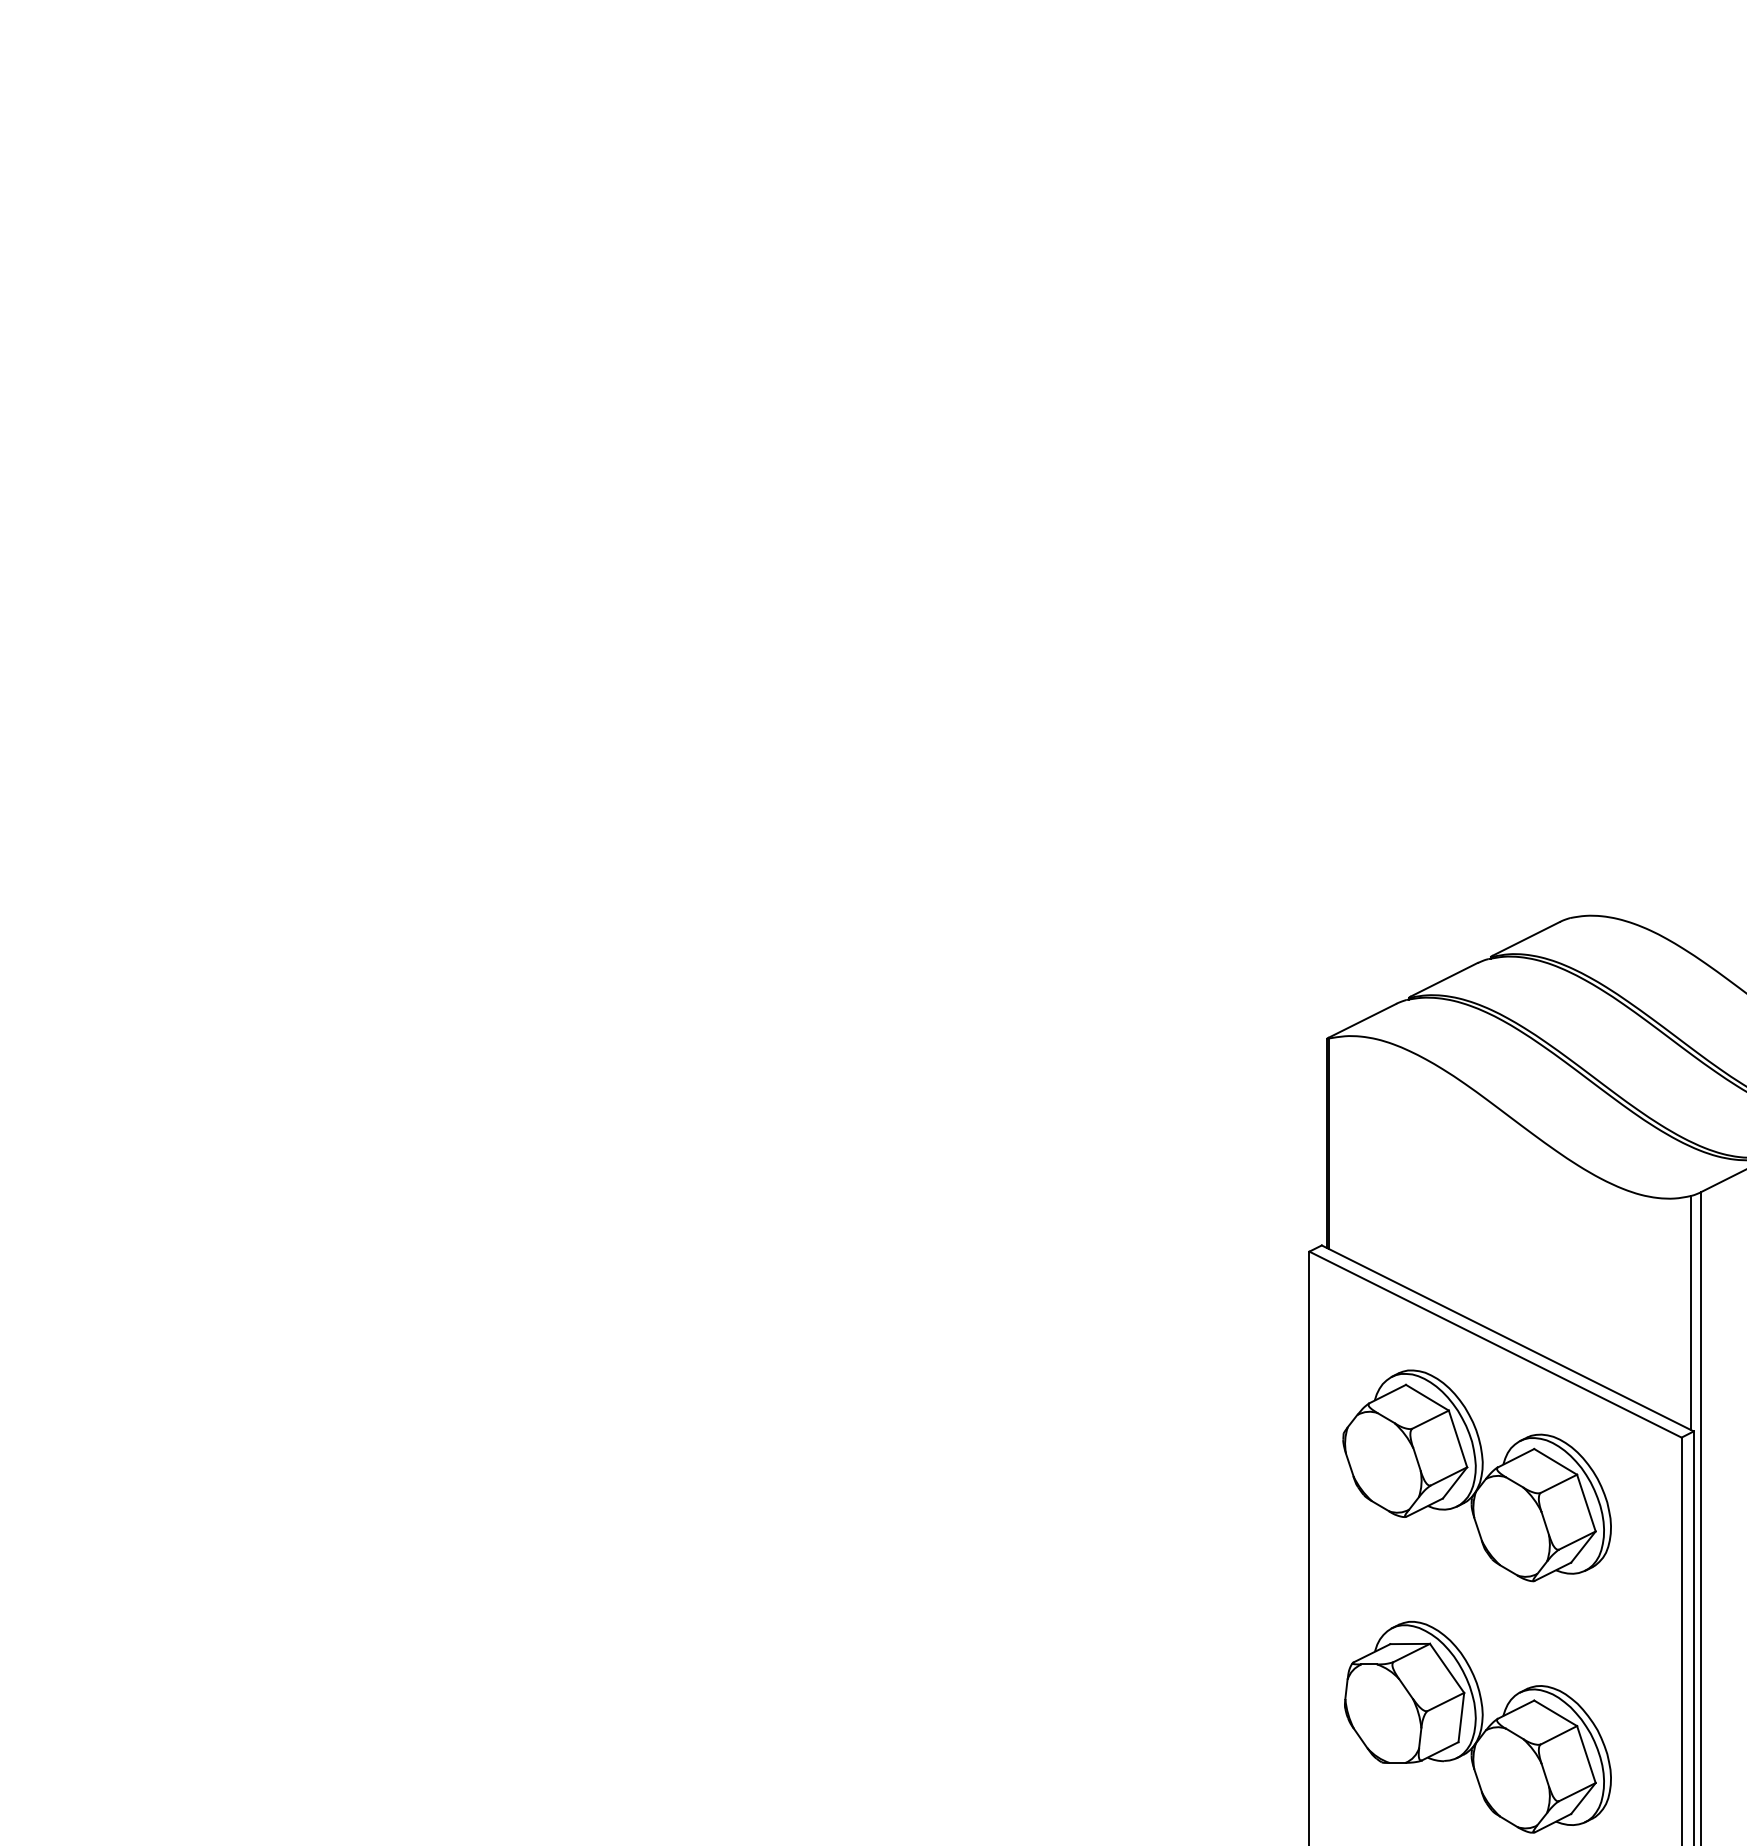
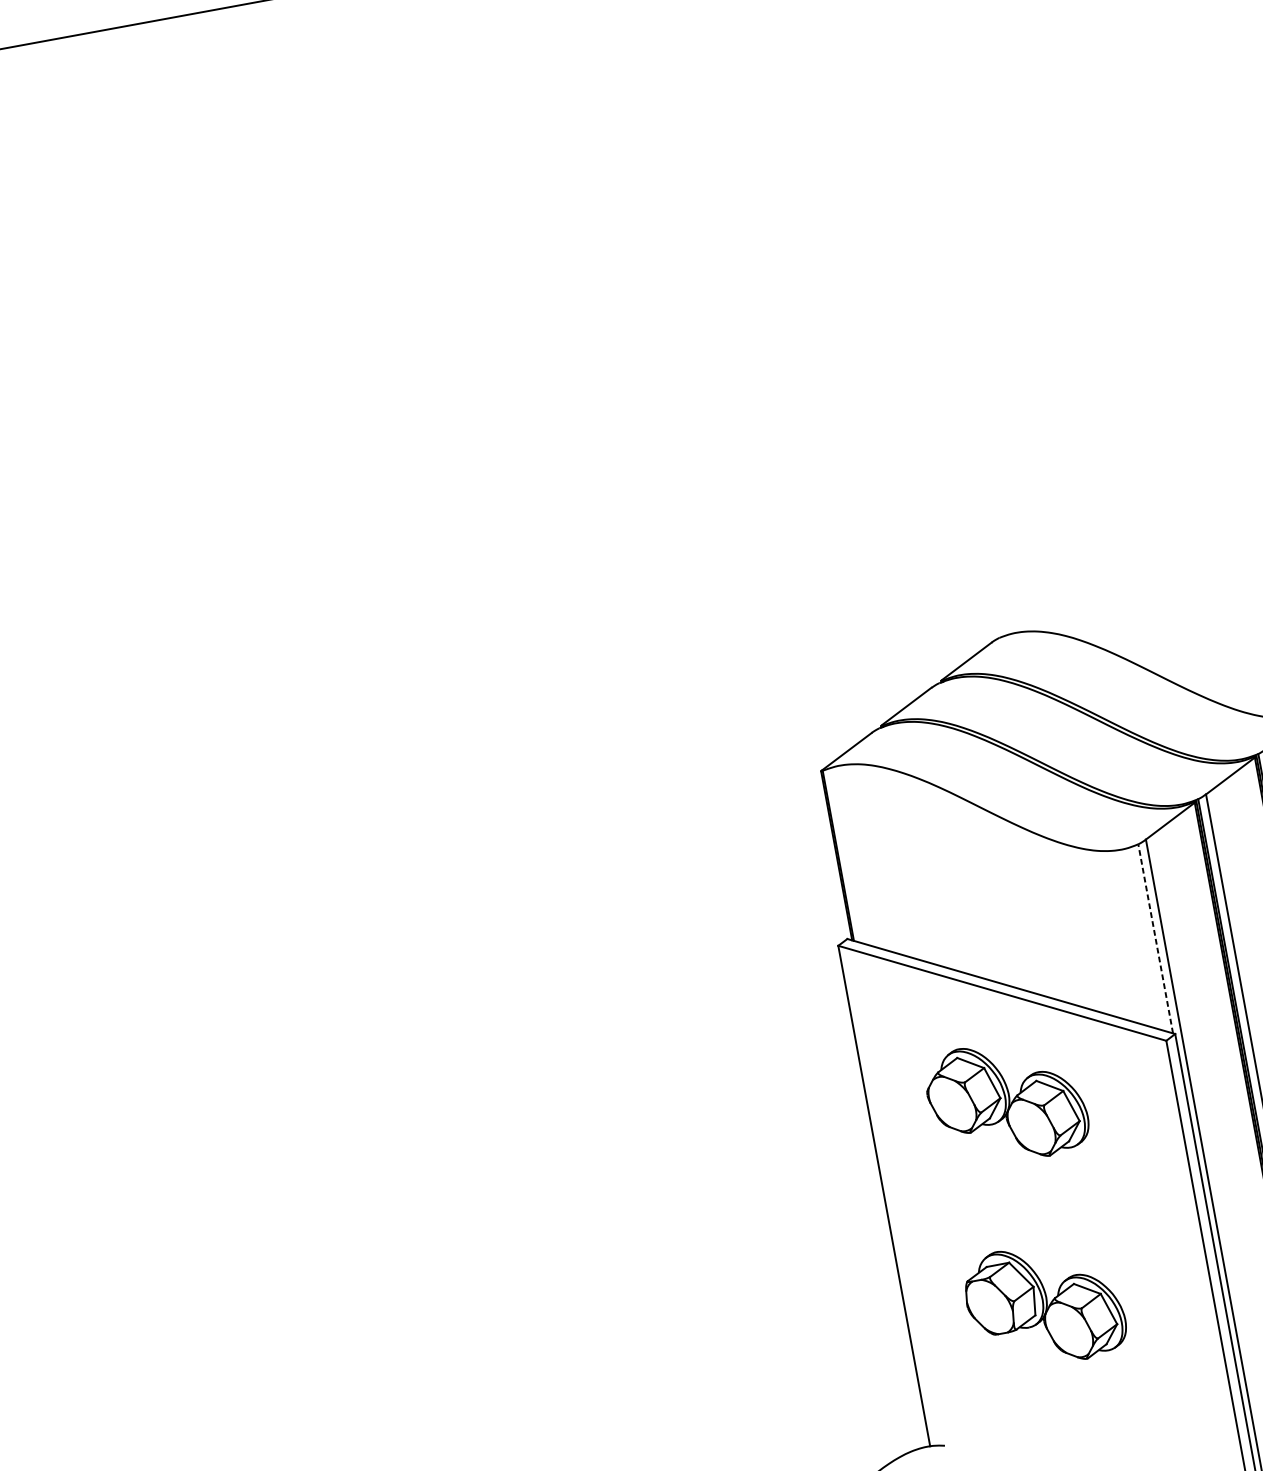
line: (1691, 1312) -> (1155, 938), solid -> dashed
part: (1476, 1475) -> (1006, 1101), size x0.7
part: (1477, 1727) -> (1044, 1305), size x0.7

